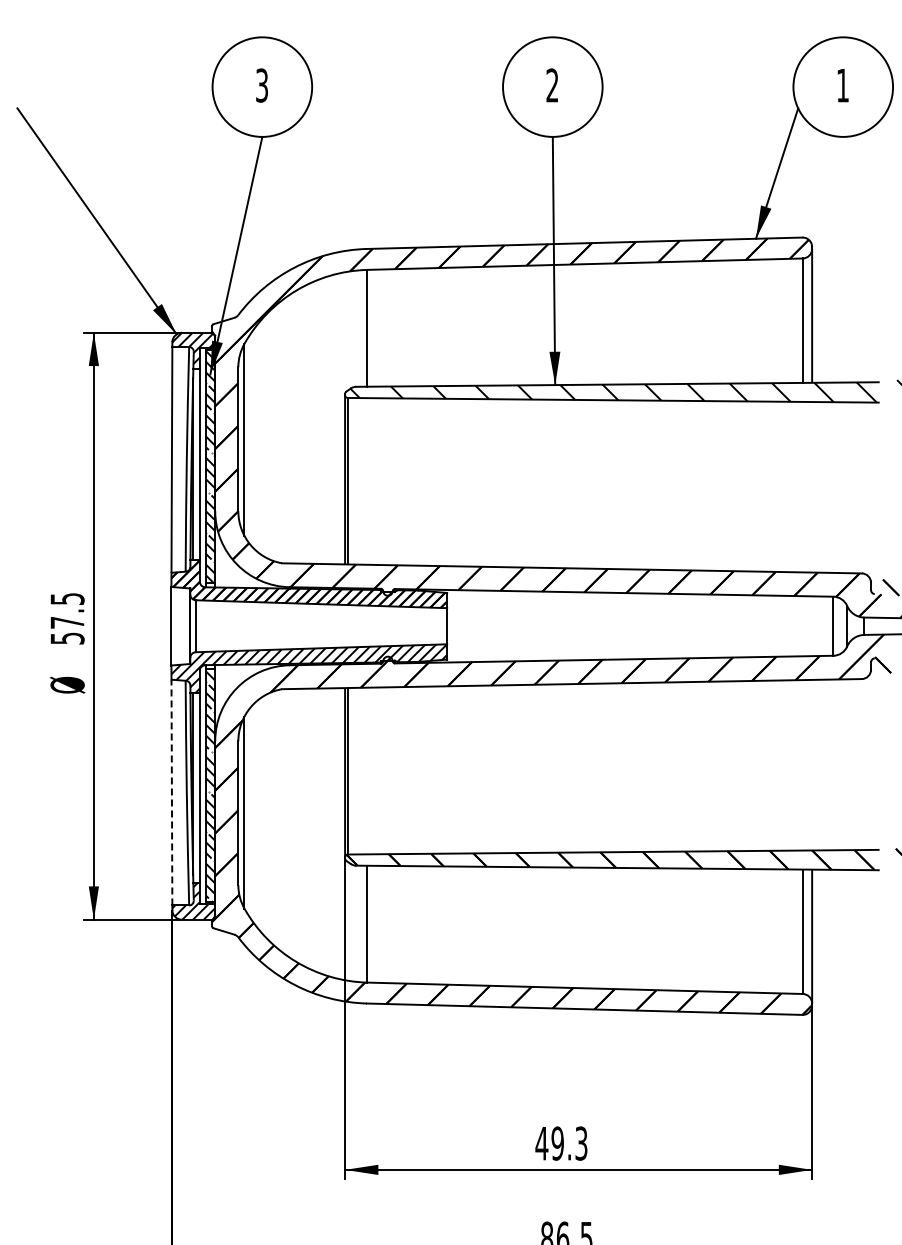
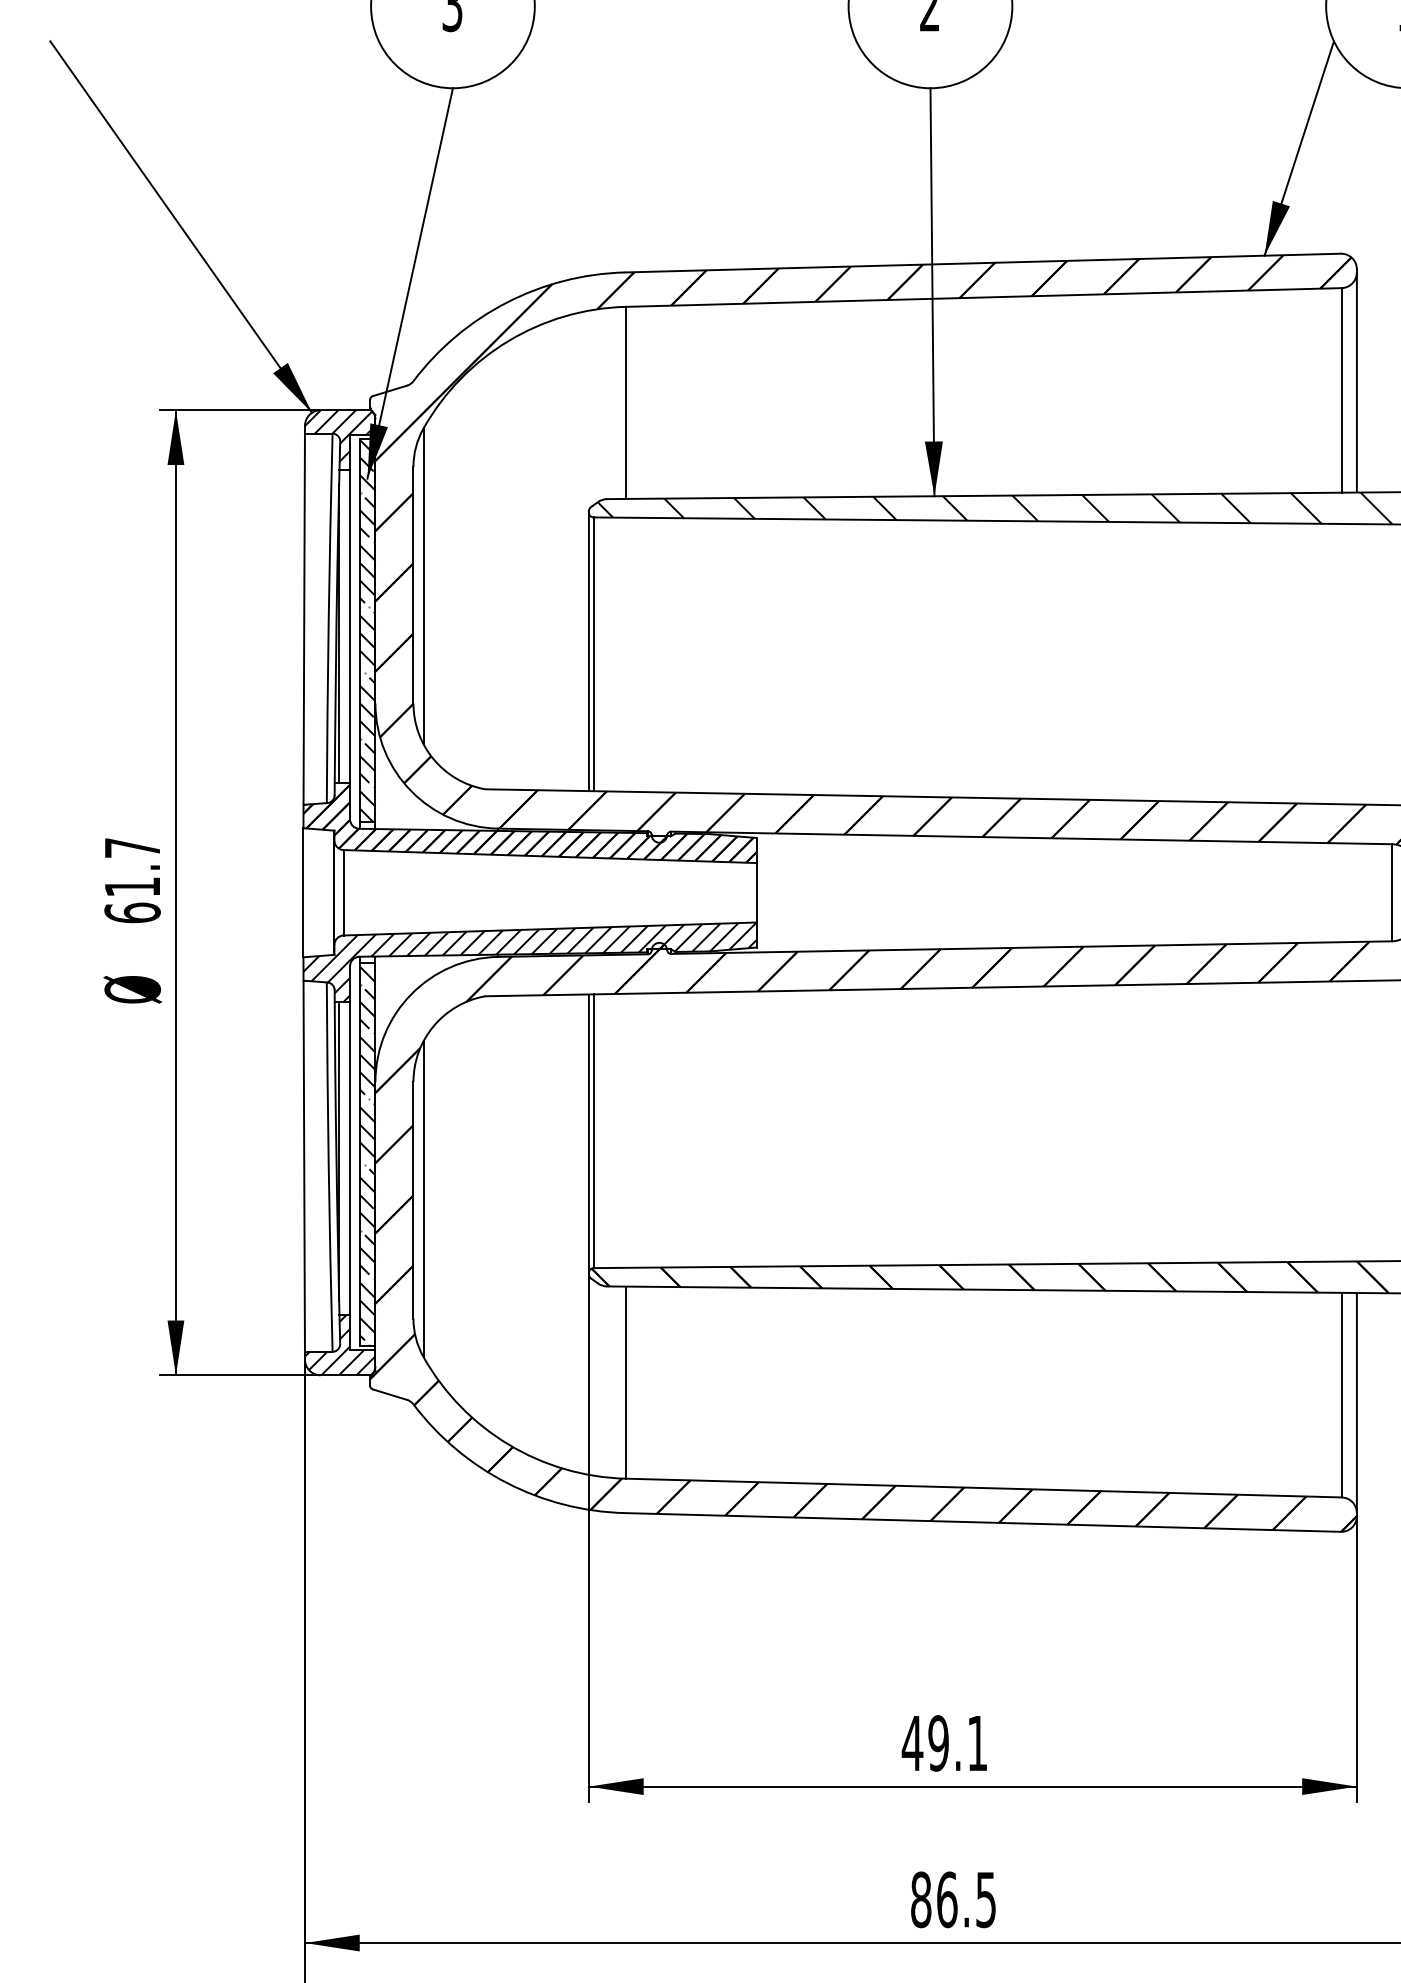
text: (67, 618) -> (132, 880), 57.5 -> 61.7
line: (171, 792) -> (303, 1166), dashed -> solid
text: (581, 1143) -> (977, 1743), 49.3 -> 49.1

